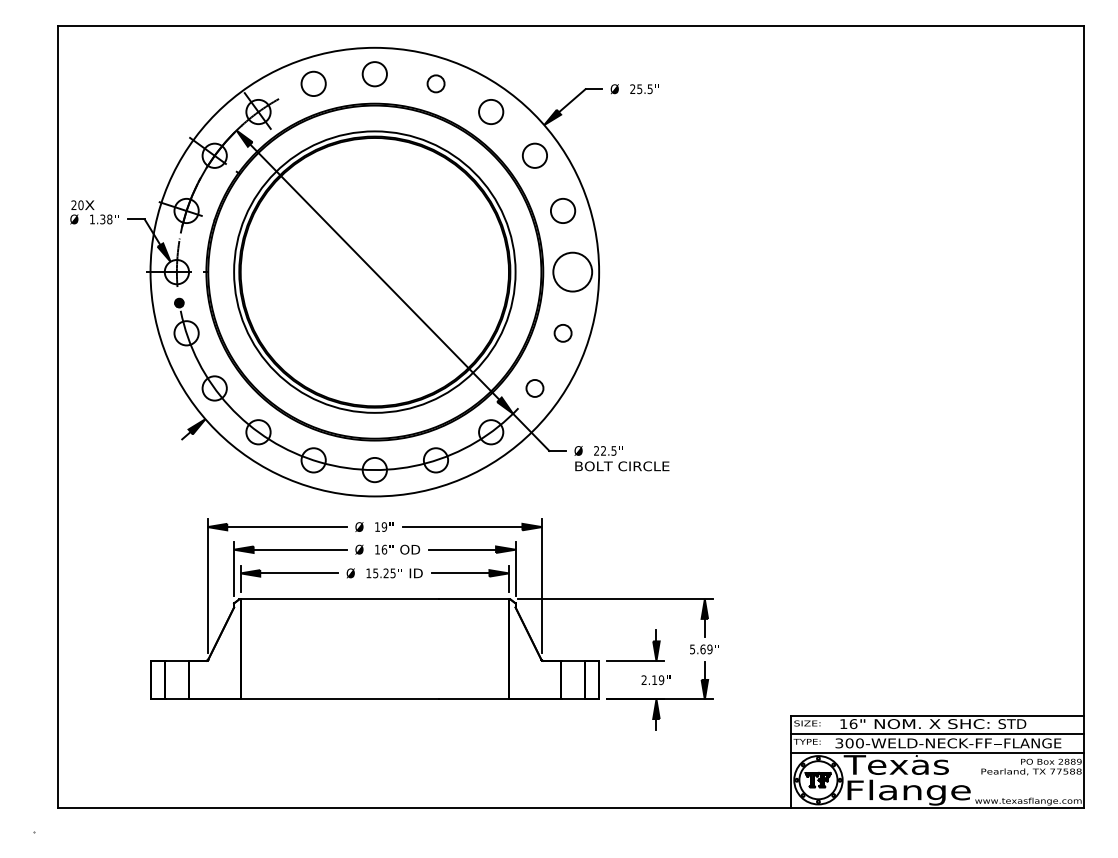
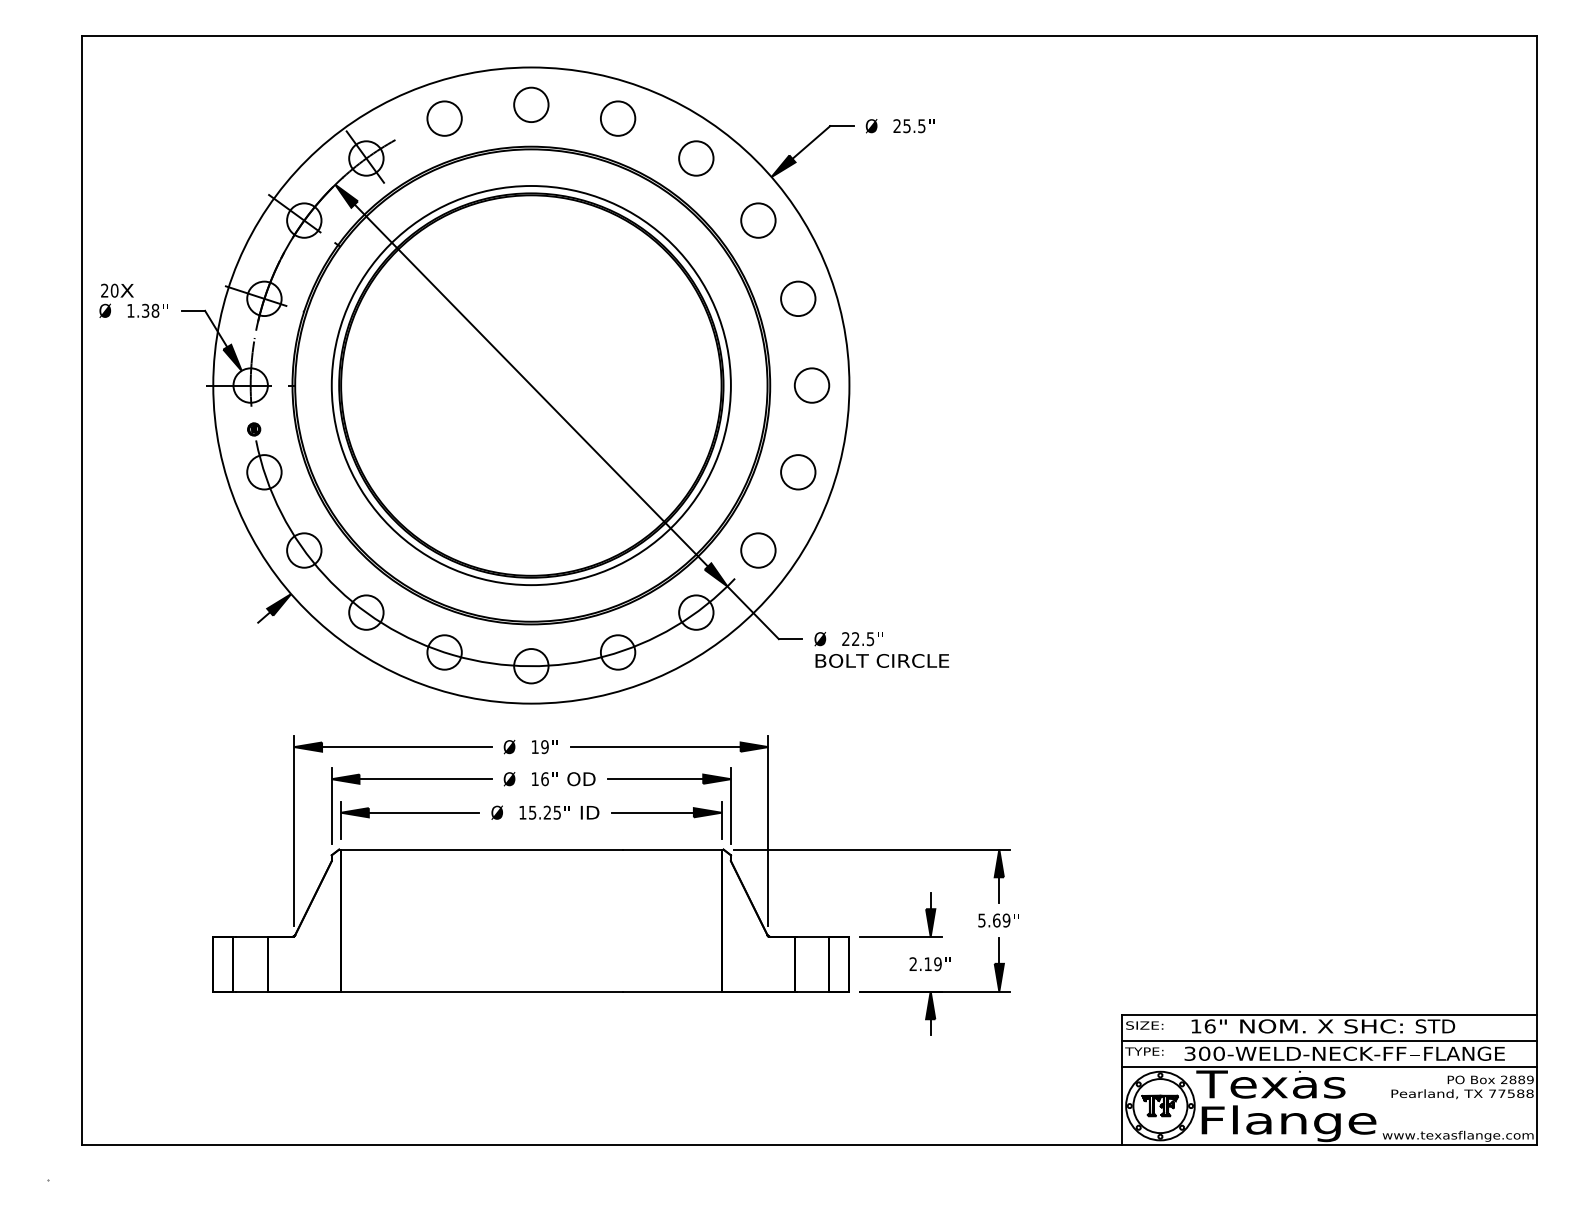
circle: (436, 83) -> (618, 118), size x1.43
circle: (572, 272) -> (811, 385), size x0.62
circle: (563, 333) -> (798, 472), size x1.43
circle: (535, 388) -> (758, 550), size x1.43

